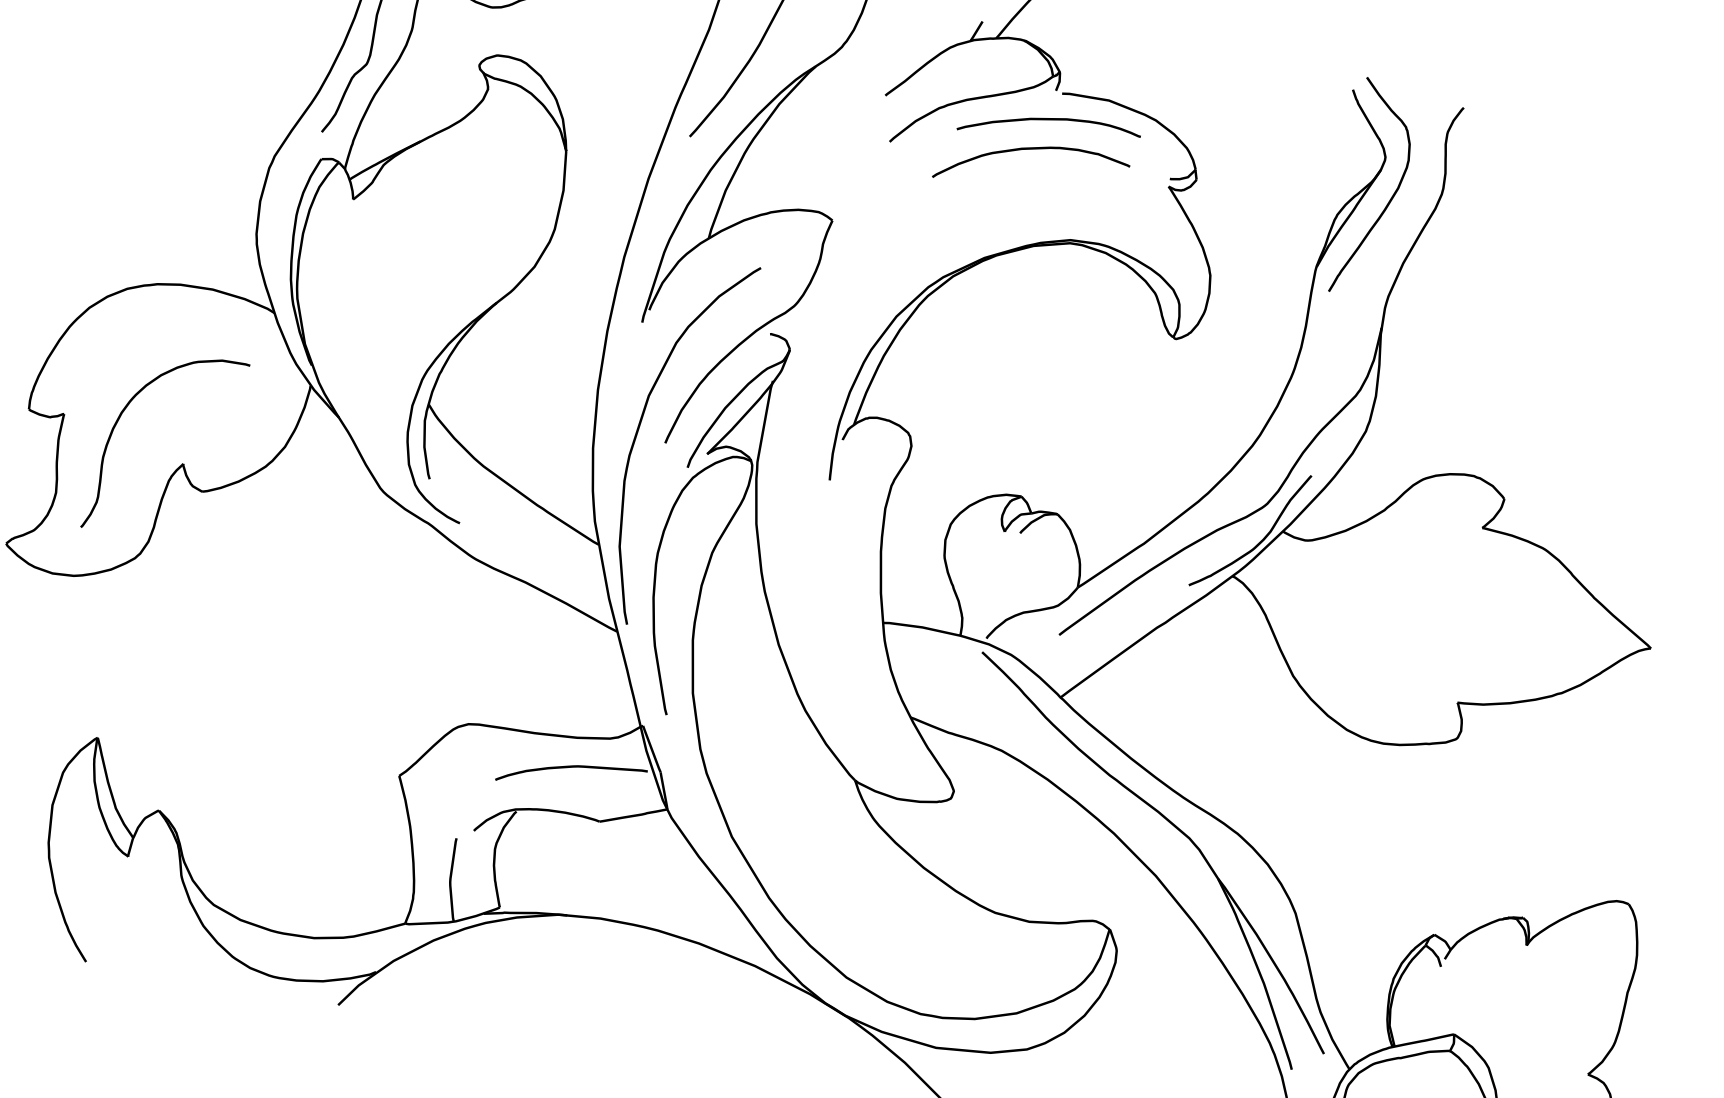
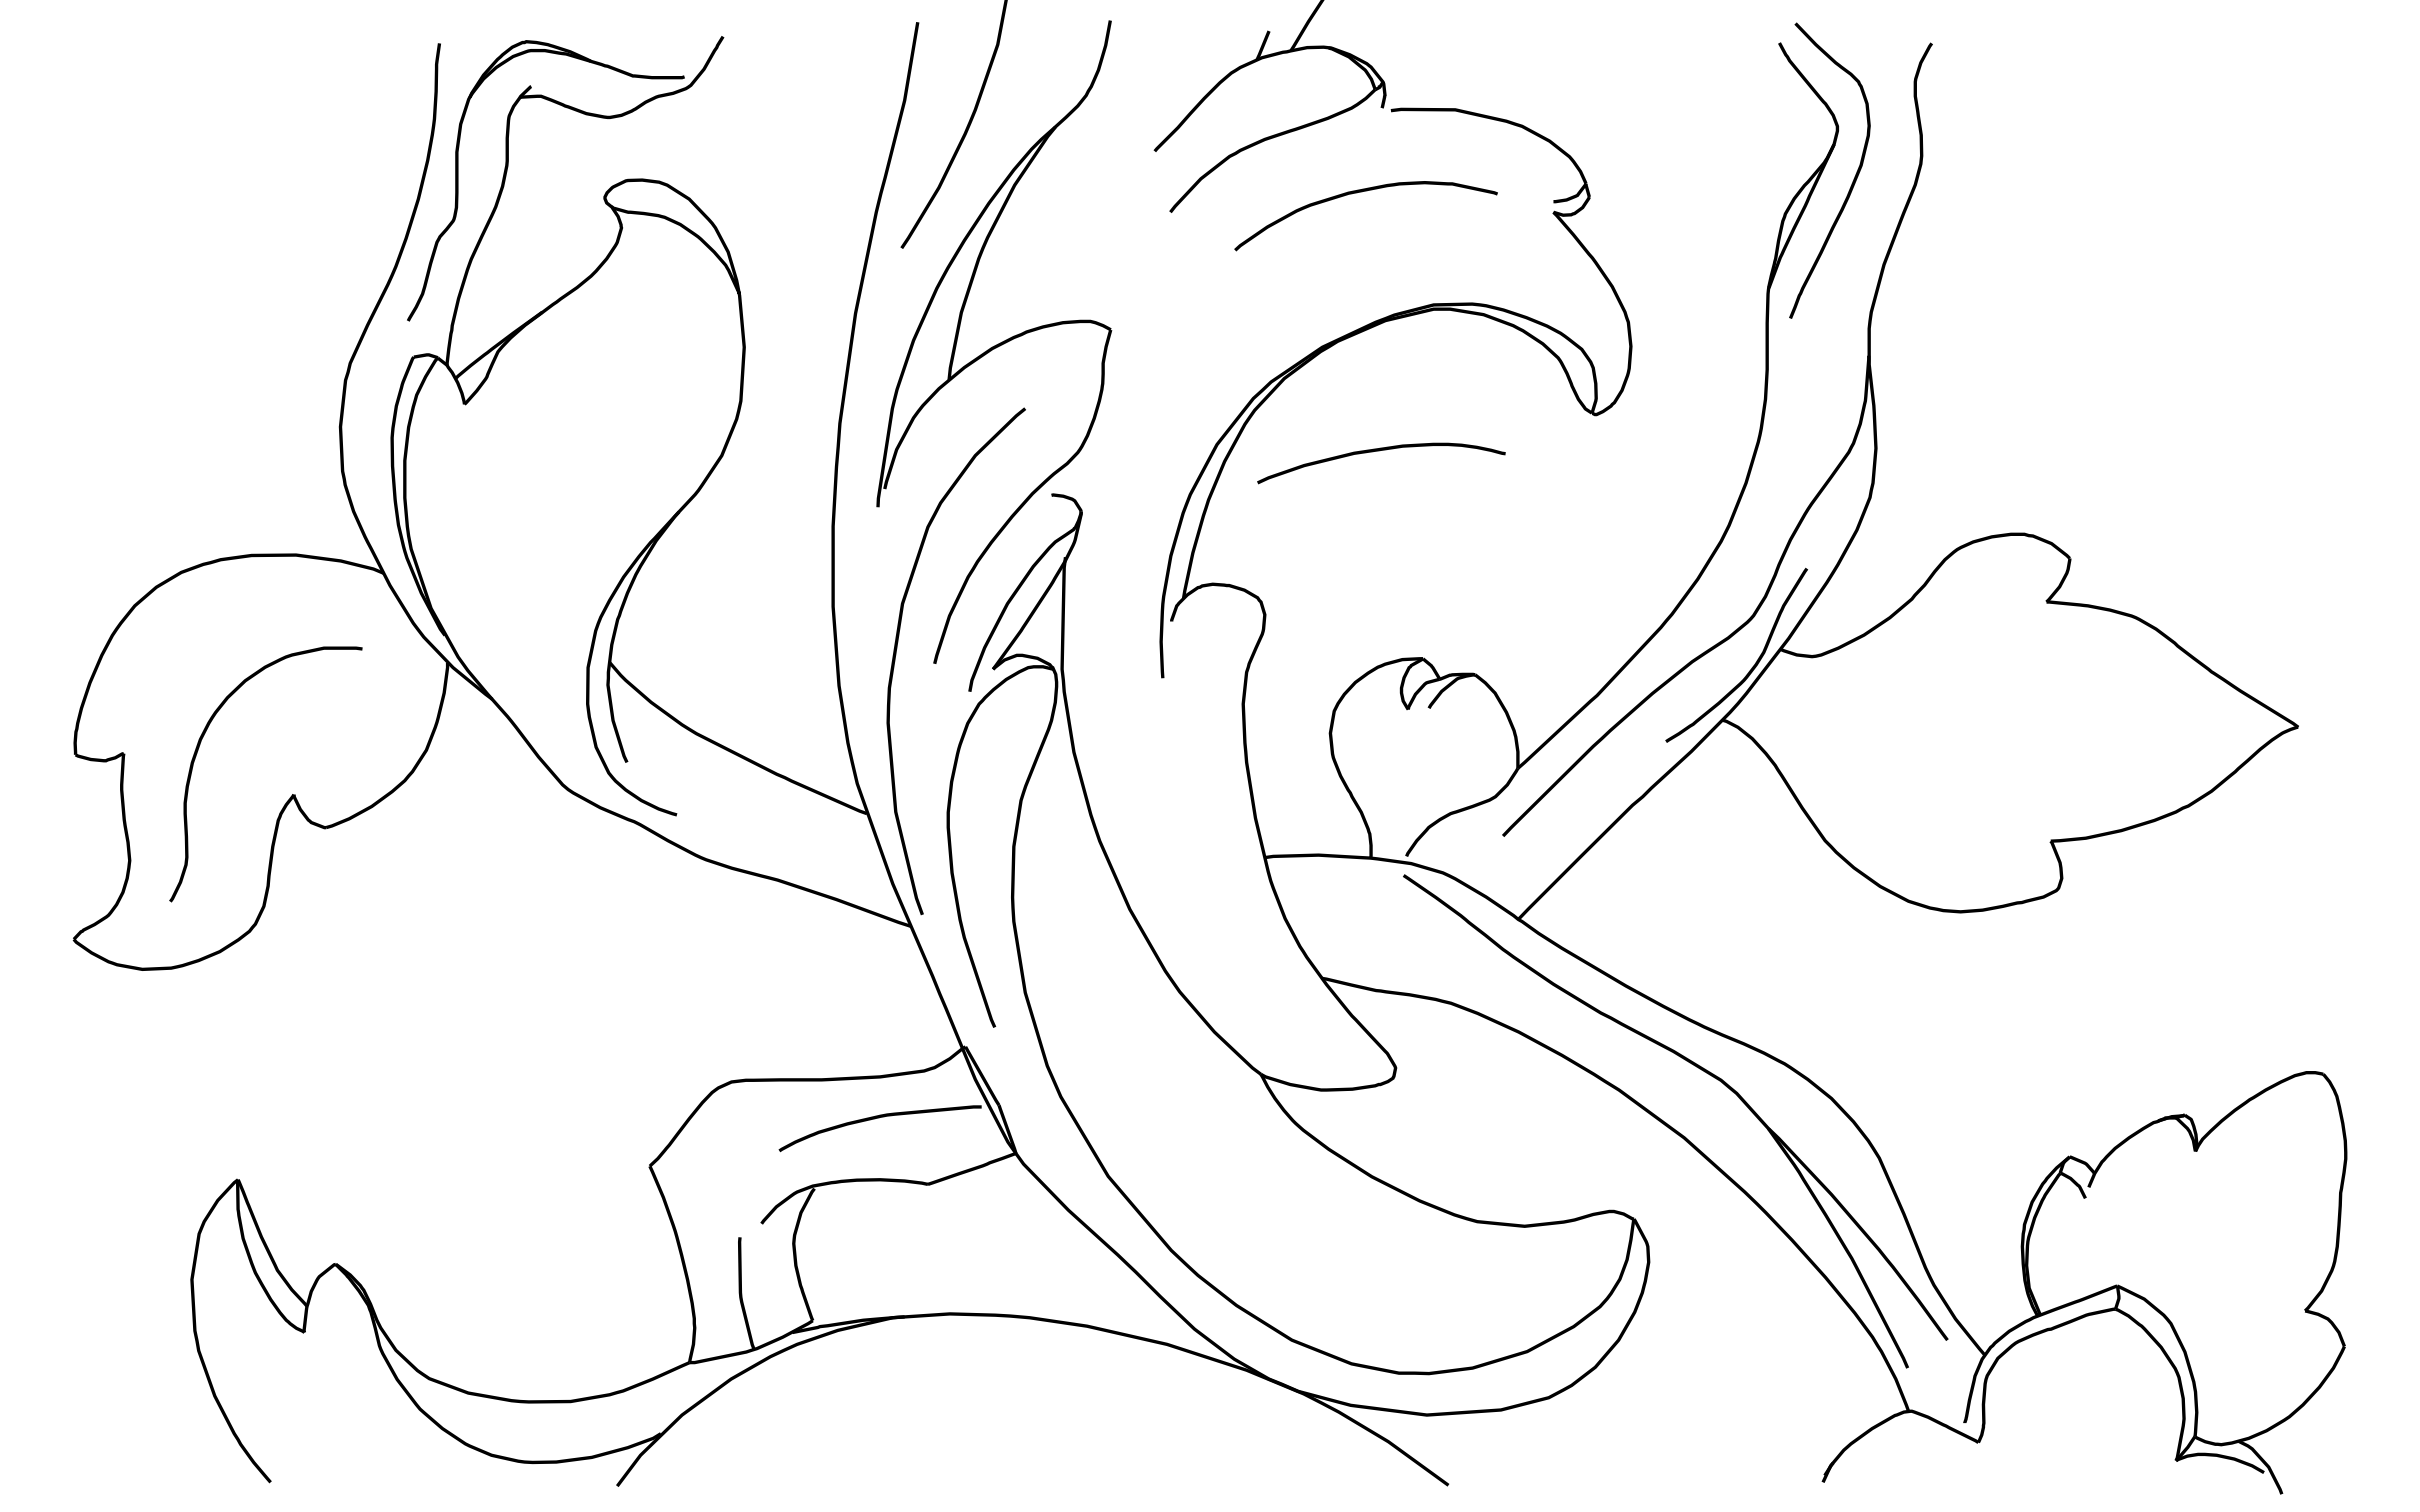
curve: (1049, 120) -> (1379, 451), moved

